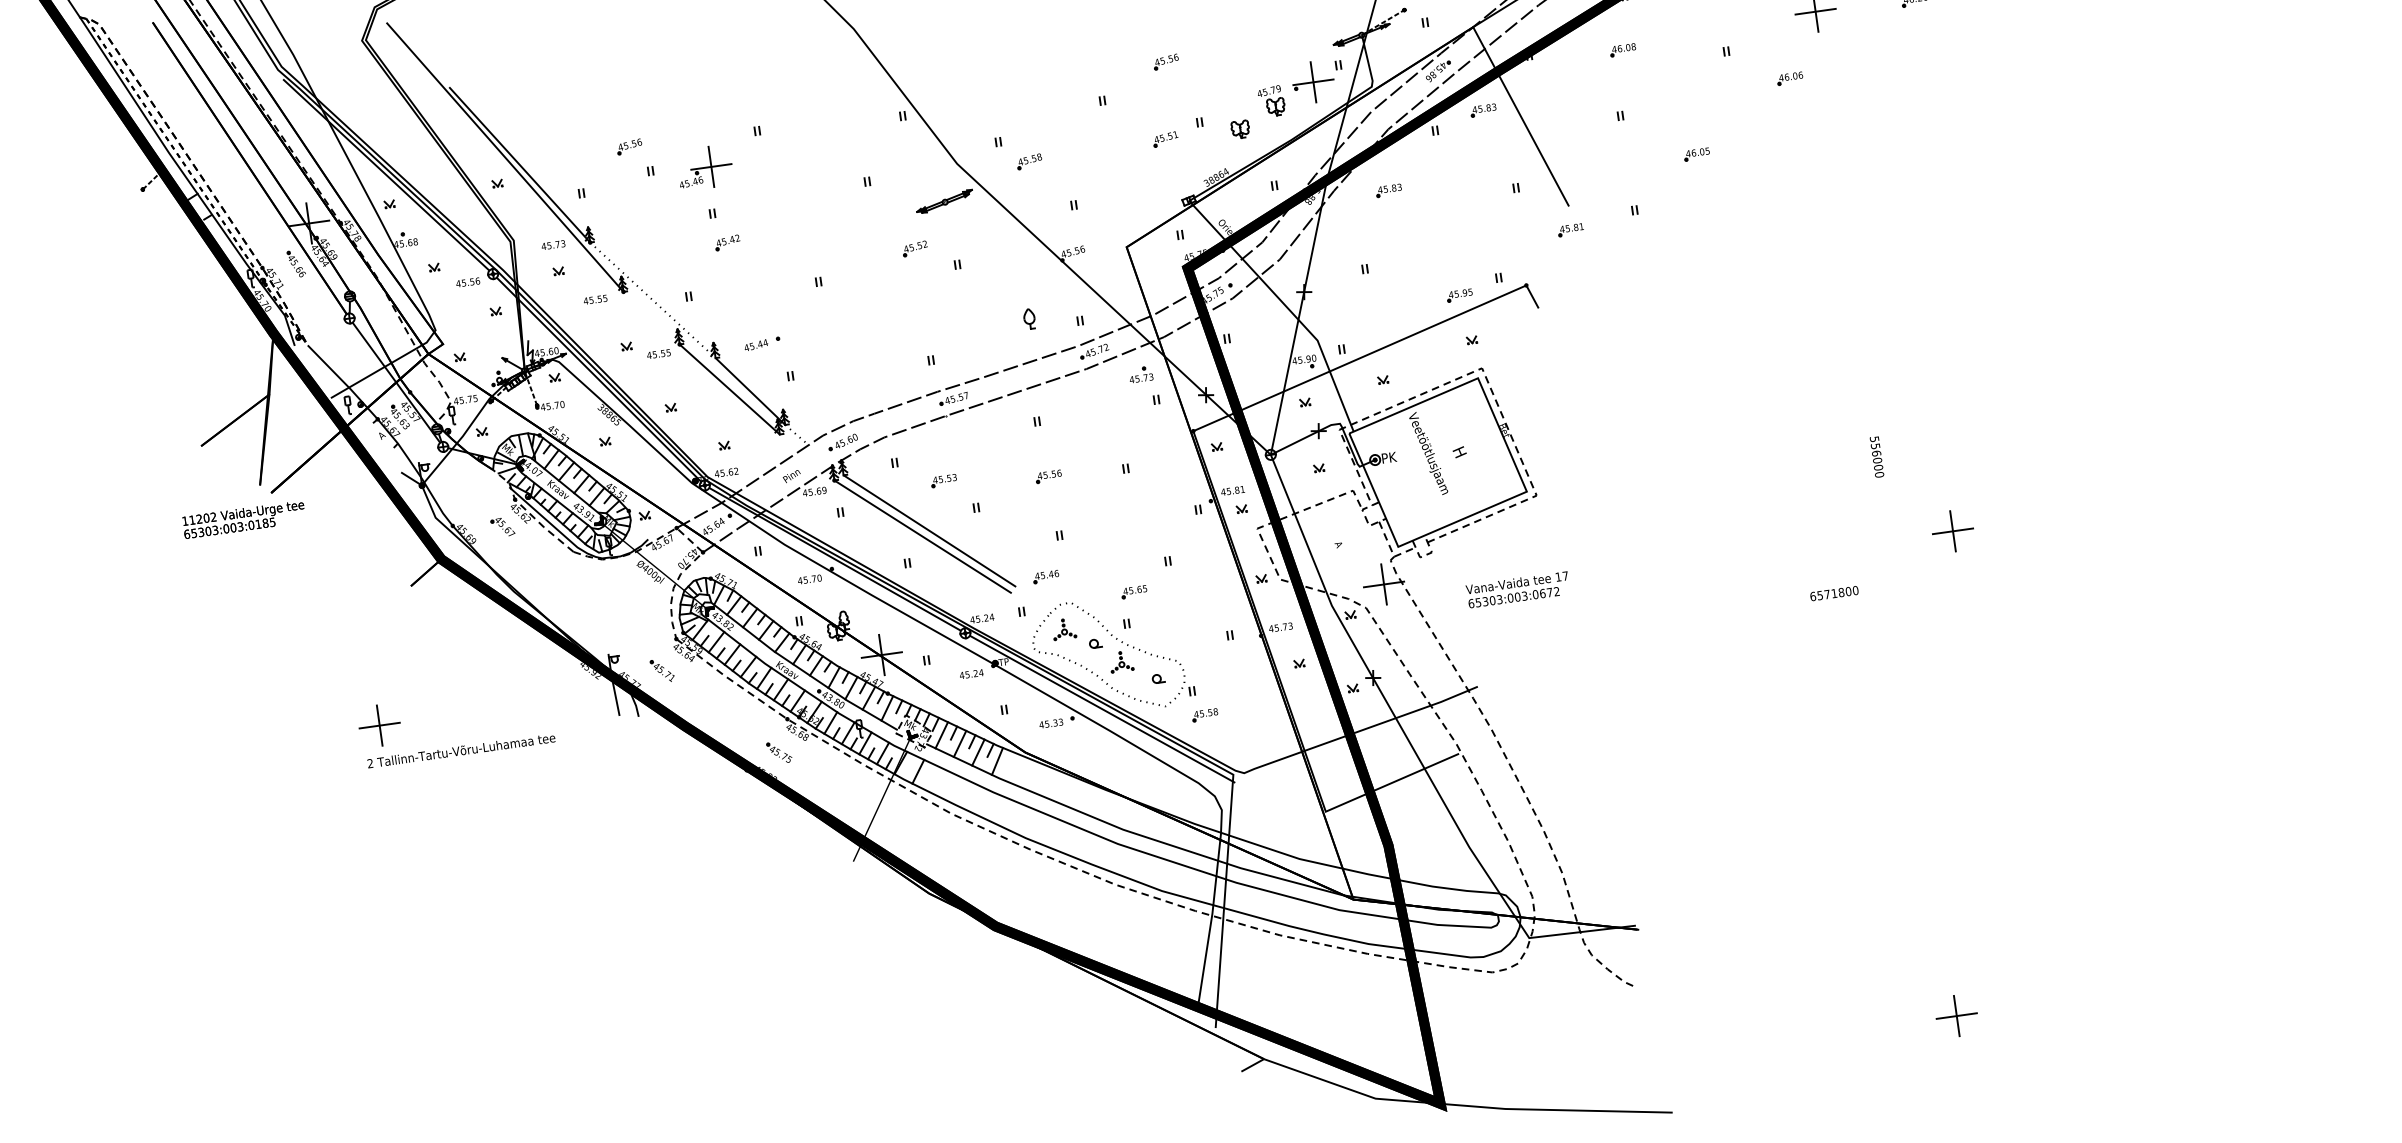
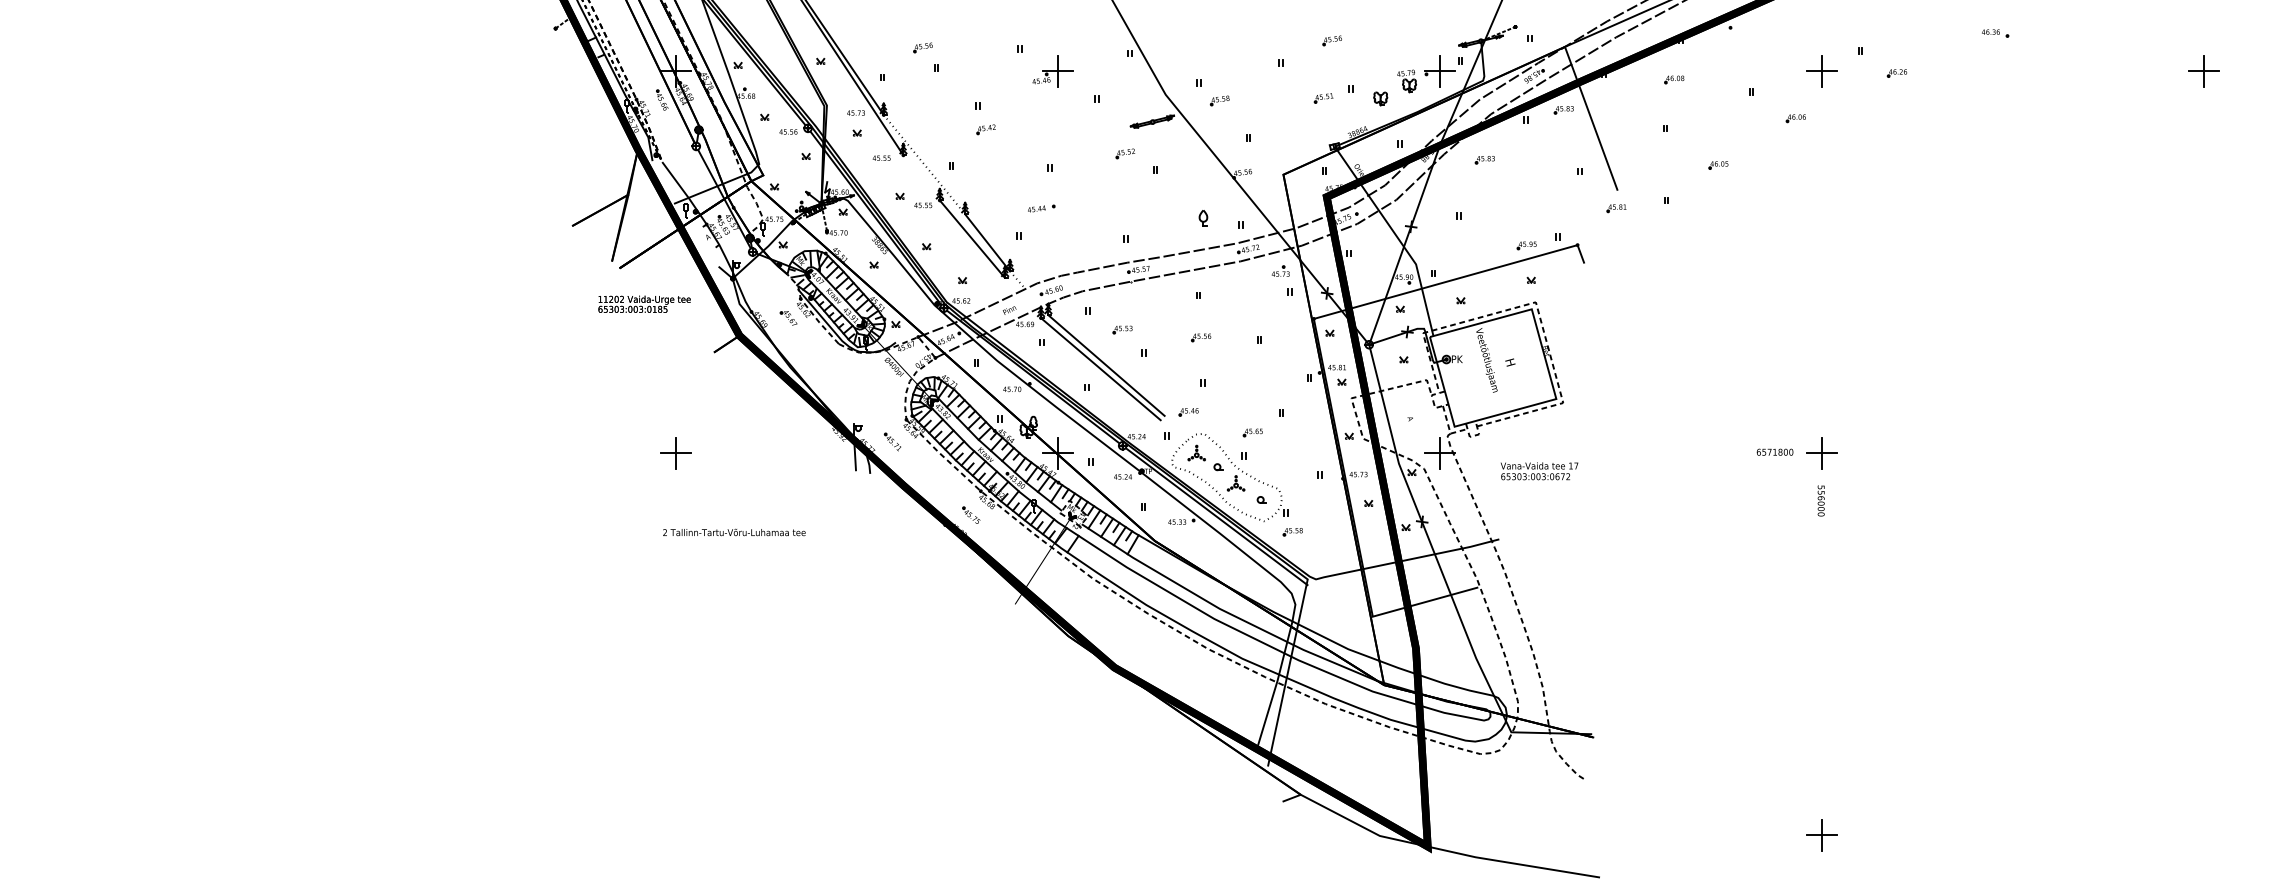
part: (704, 168) -> (1052, 71), moved
part: (762, 343) -> (1041, 208), moved
text: (1876, 456) -> (1820, 500), moved
text: (243, 518) -> (644, 303), moved
part: (1952, 531) -> (1821, 453), moved
text: (1833, 592) -> (1774, 451), moved
text: (461, 750) -> (734, 532), moved

